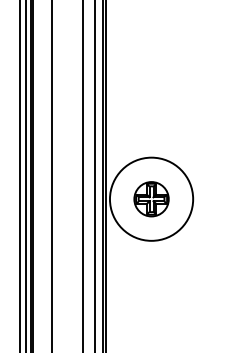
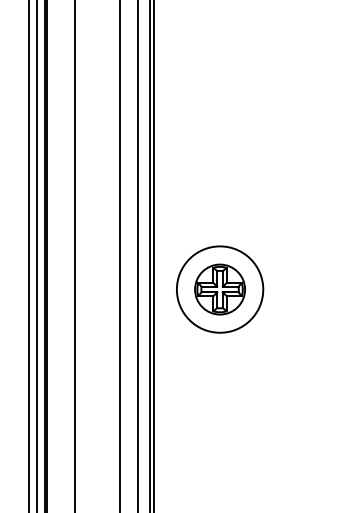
circle: (151, 198) -> (219, 288), size x0.71

